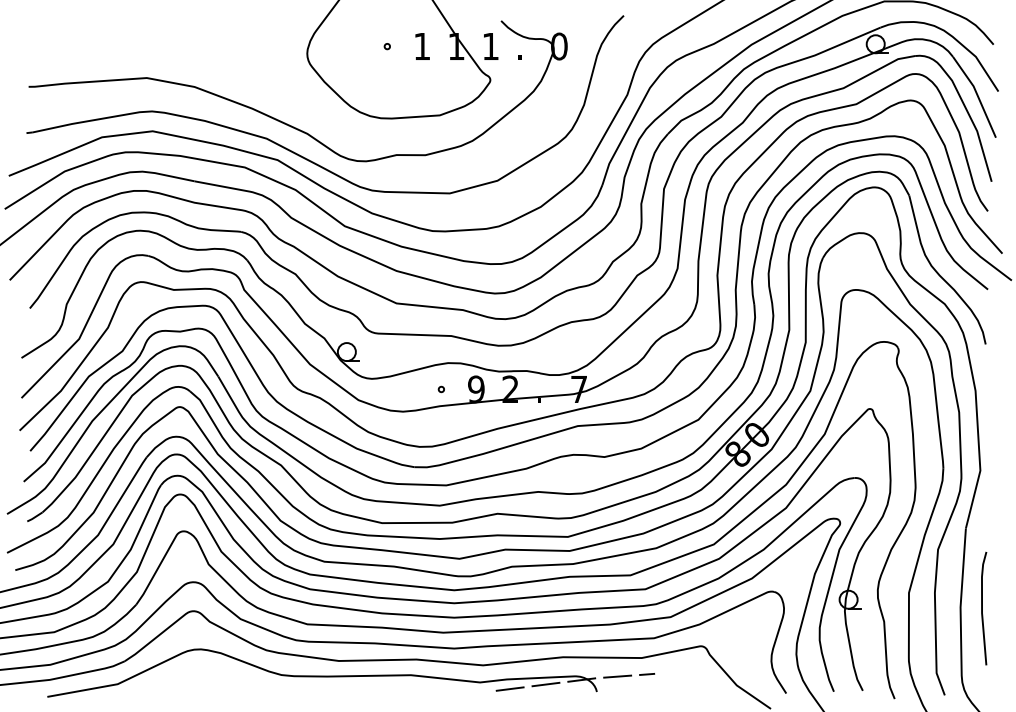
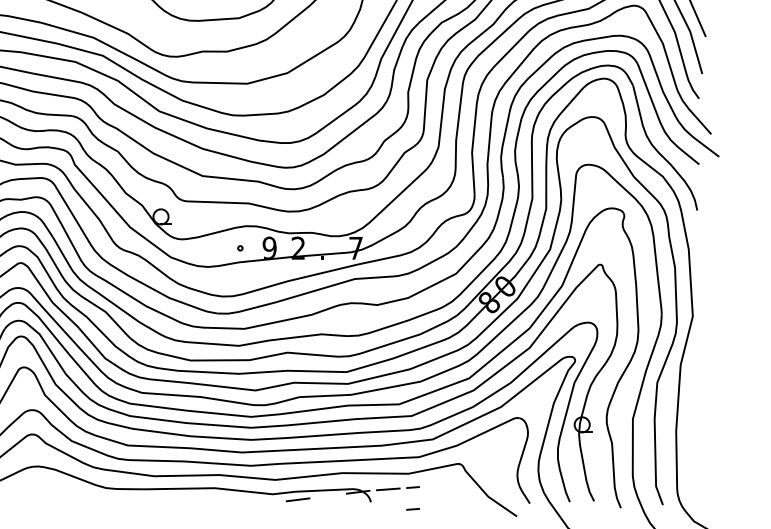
line: (982, 608) -> (694, 432), removed
line: (545, 684) -> (327, 495), removed
line: (647, 700) -> (413, 509), added

